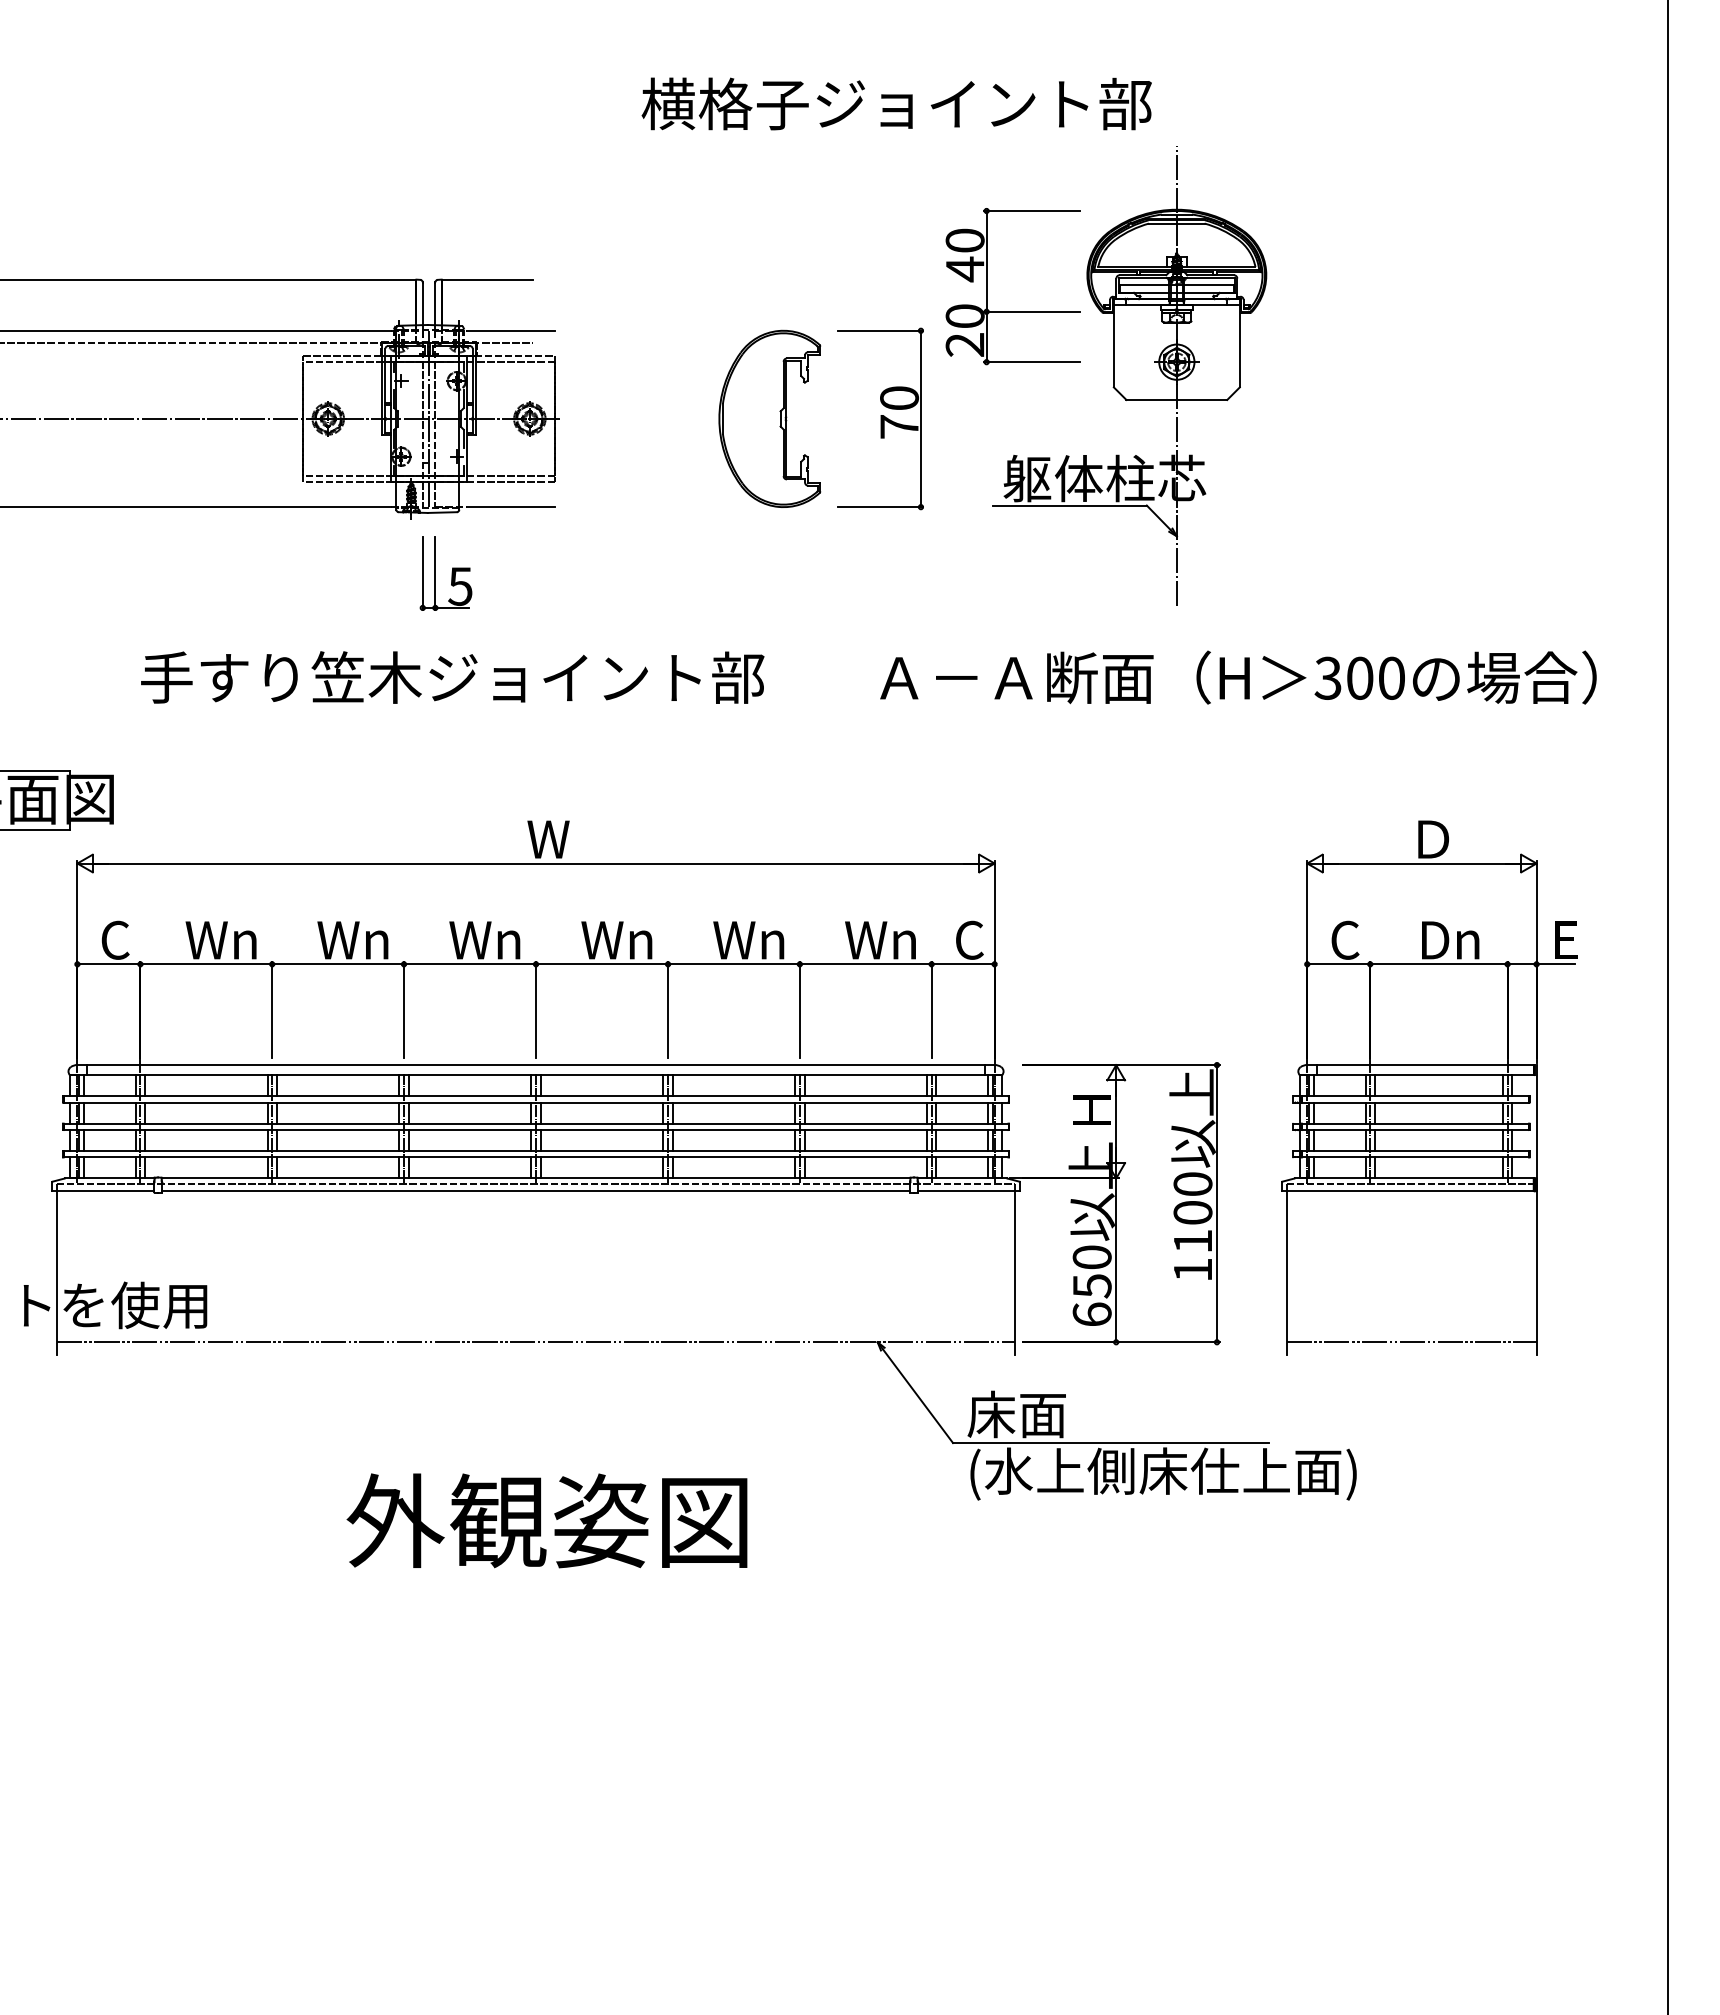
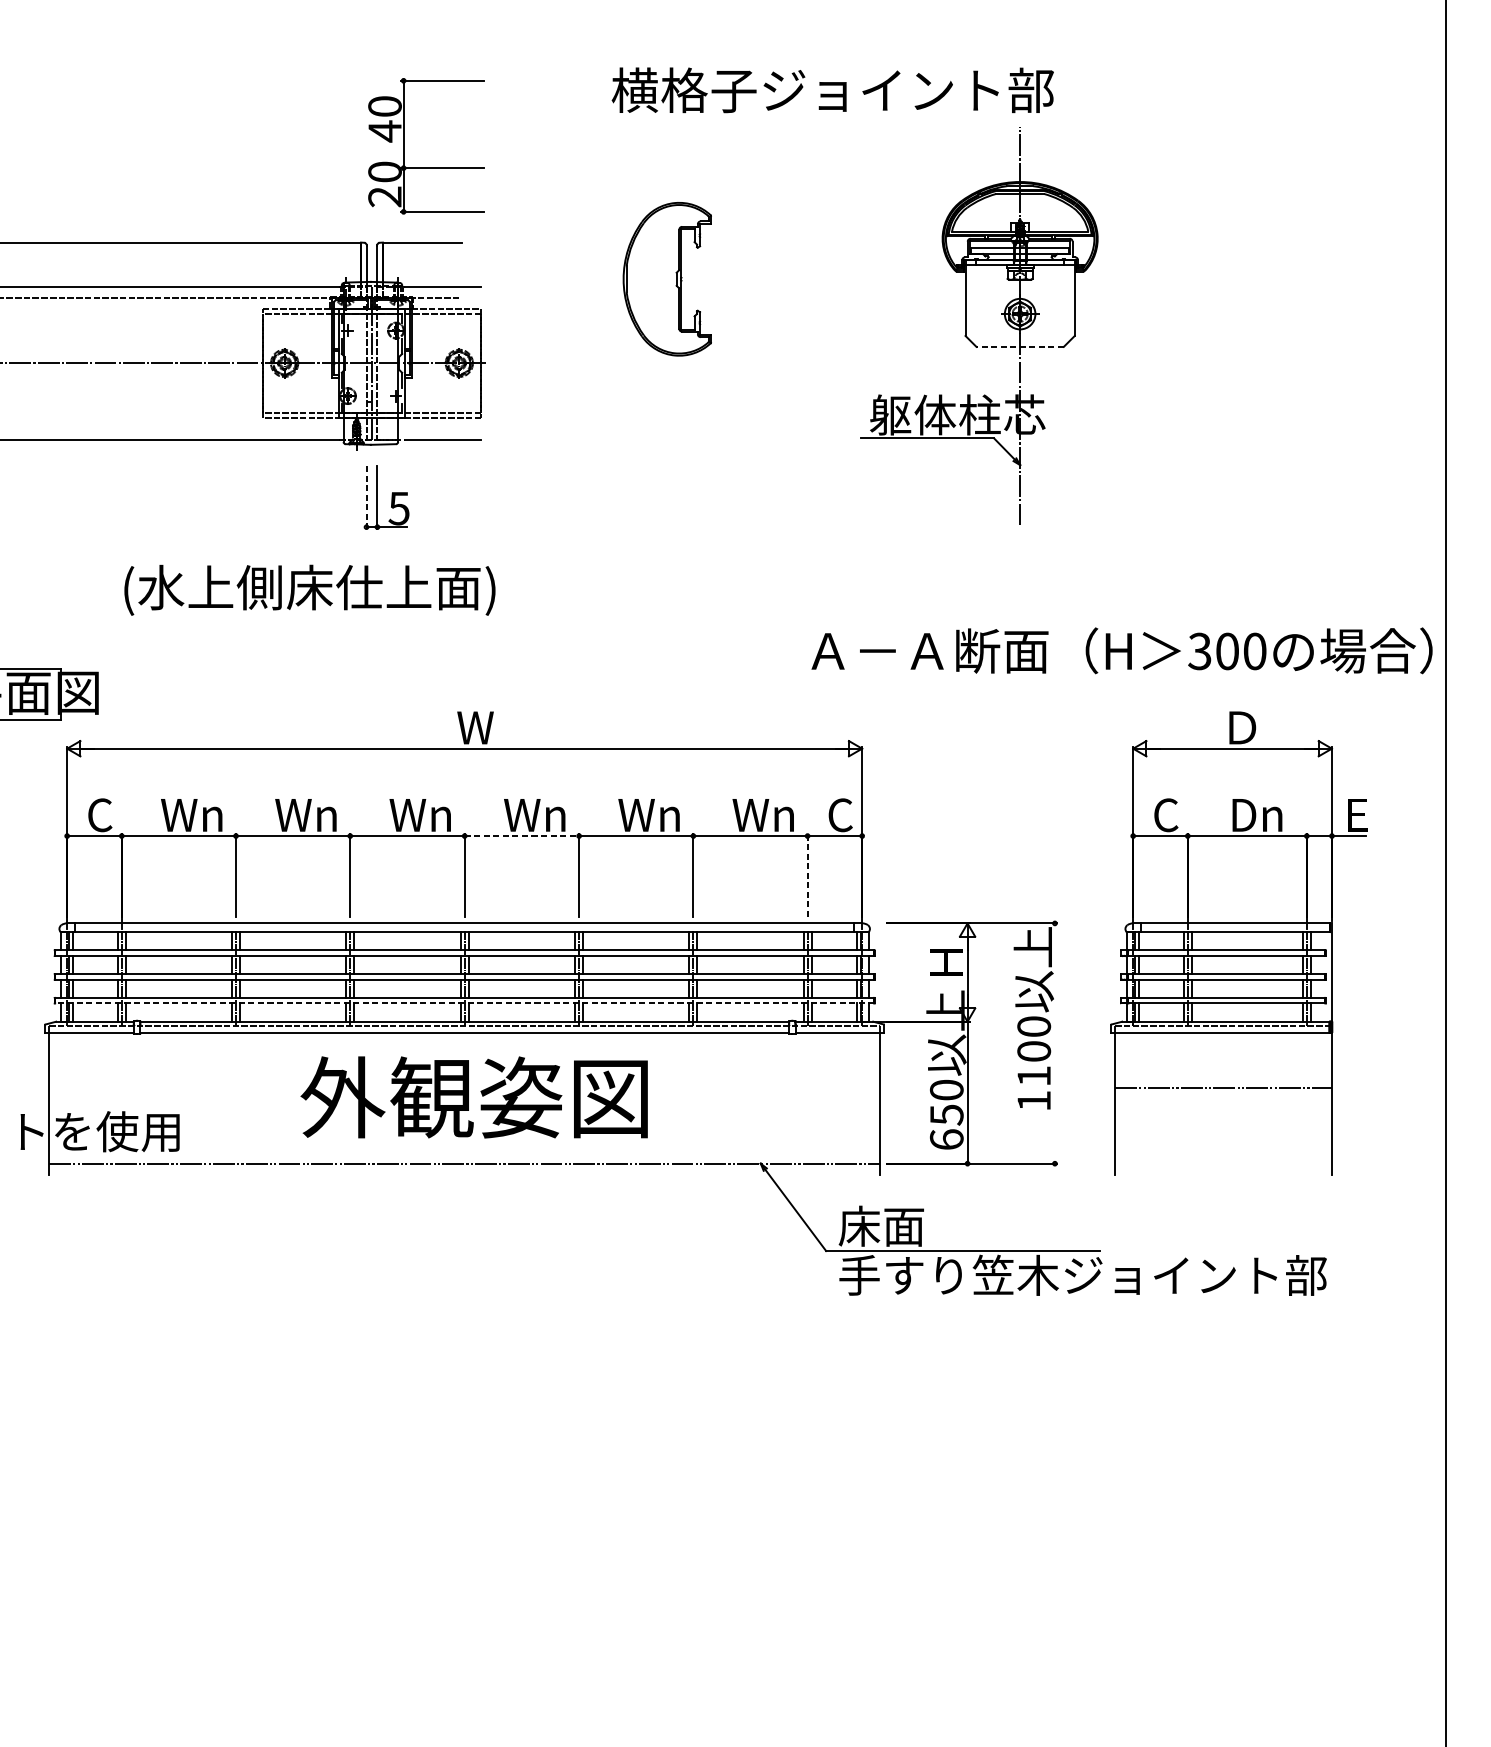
text: (896, 103) -> (832, 89), moved
part: (987, 286) -> (404, 146), moved
line: (1176, 399) -> (1019, 346), solid -> dashed
part: (769, 418) -> (667, 278), moved
part: (880, 418) -> (763, 362), removed
line: (422, 573) -> (366, 497), solid -> dashed
text: (1238, 677) -> (1122, 650), moved
text: (452, 680) -> (392, 590), 手すり笠木ジョイント部 -> (水上側床仕上面)
line: (602, 964) -> (522, 836), solid -> dashed
line: (931, 1009) -> (807, 875), solid -> dashed
line: (535, 1157) -> (464, 1003), solid -> dashed
line: (1217, 1203) -> (1055, 1043), removed
line: (1411, 1342) -> (1223, 1088), moved
text: (1249, 1473) -> (1083, 1277), (水上側床仕上面) -> 手すり笠木ジョイント部
text: (546, 1520) -> (473, 1097), moved

